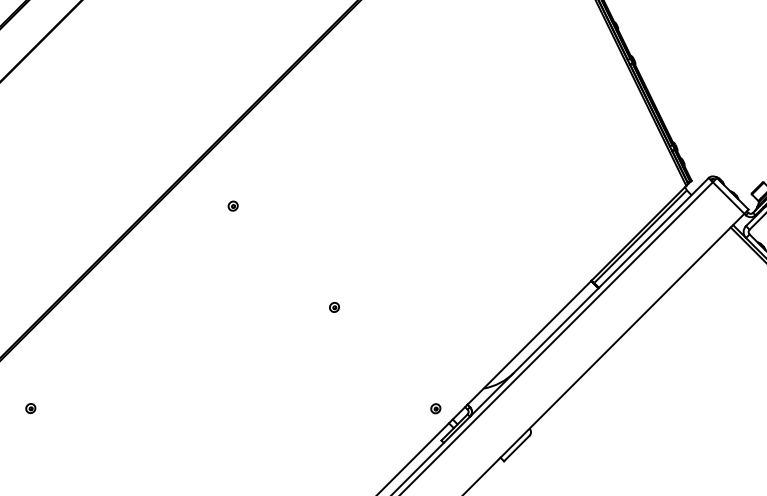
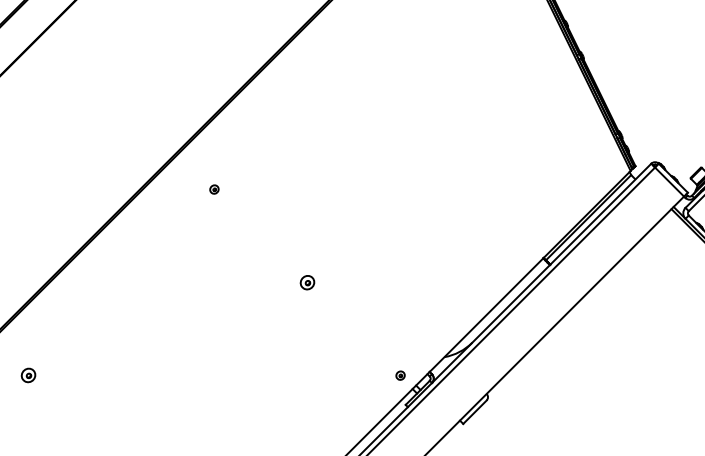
part: (334, 307) -> (307, 282), size x1.6
part: (30, 408) -> (28, 375), size x1.6

